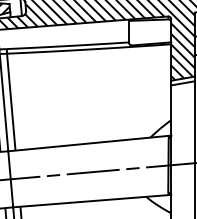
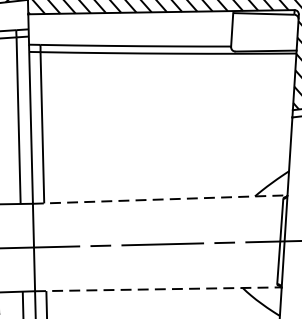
line: (89, 143) -> (159, 199), solid -> dashed
line: (92, 201) -> (158, 289), solid -> dashed

